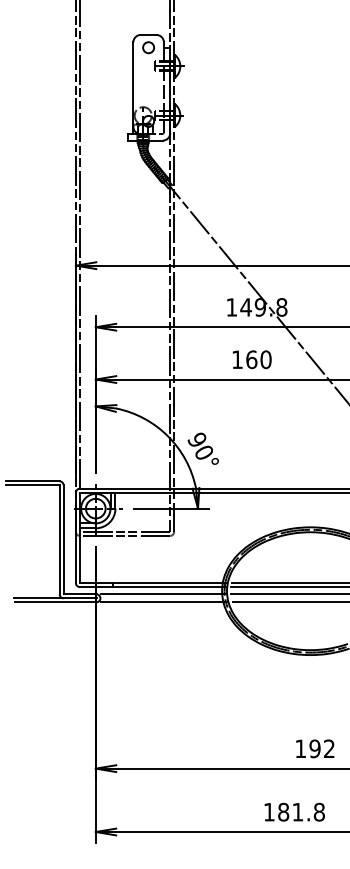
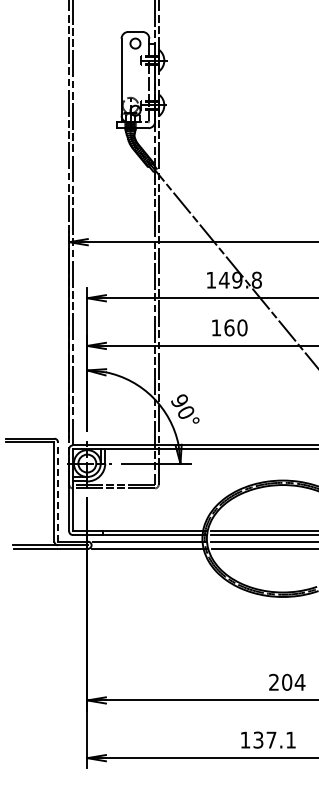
line: (64, 540) -> (58, 492), solid -> dashed
text: (315, 747) -> (287, 681), 192 -> 204
text: (301, 811) -> (274, 739), 181.8 -> 137.1

